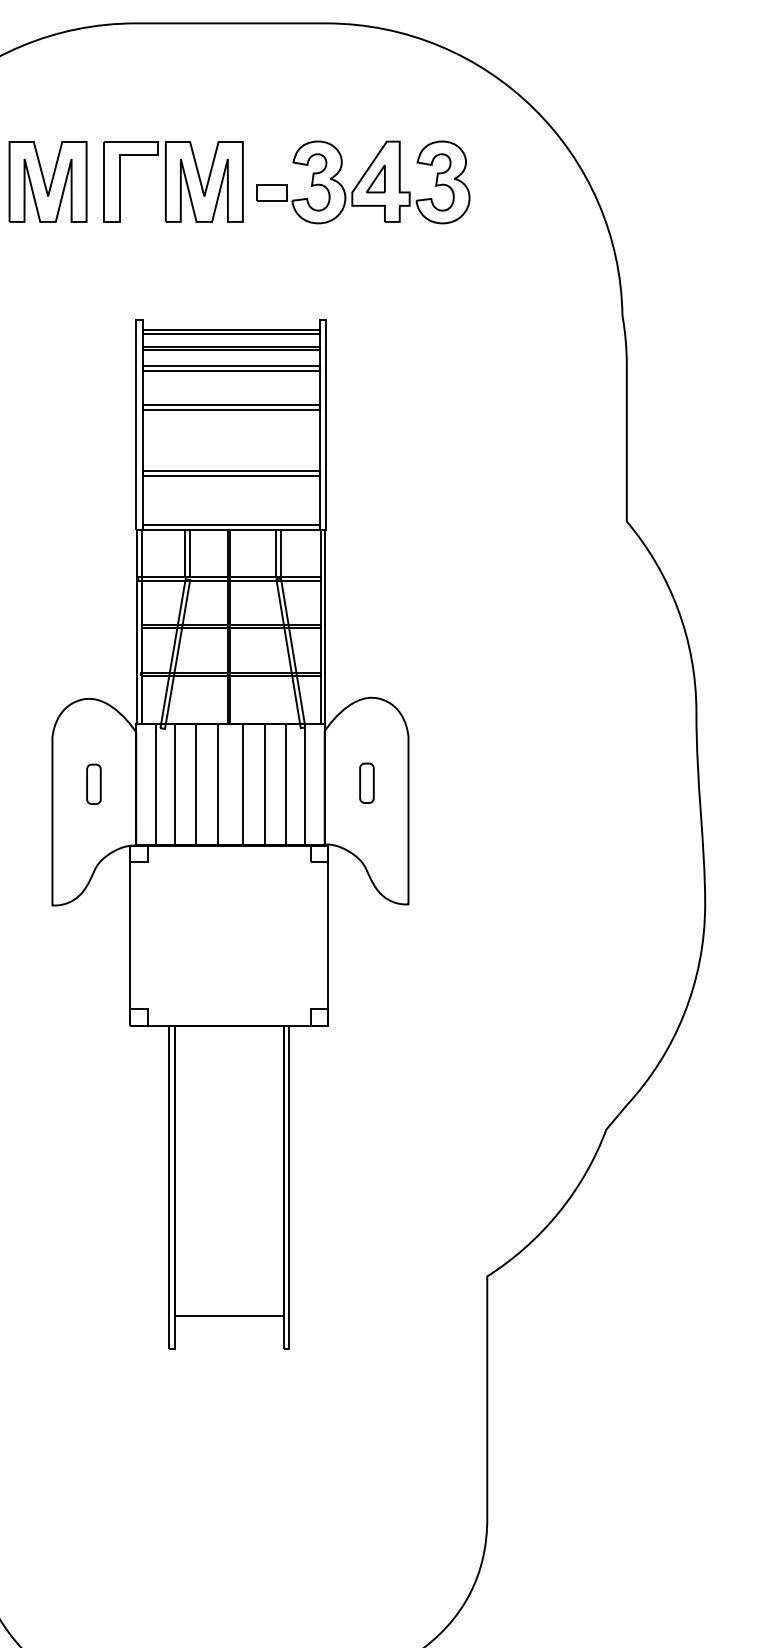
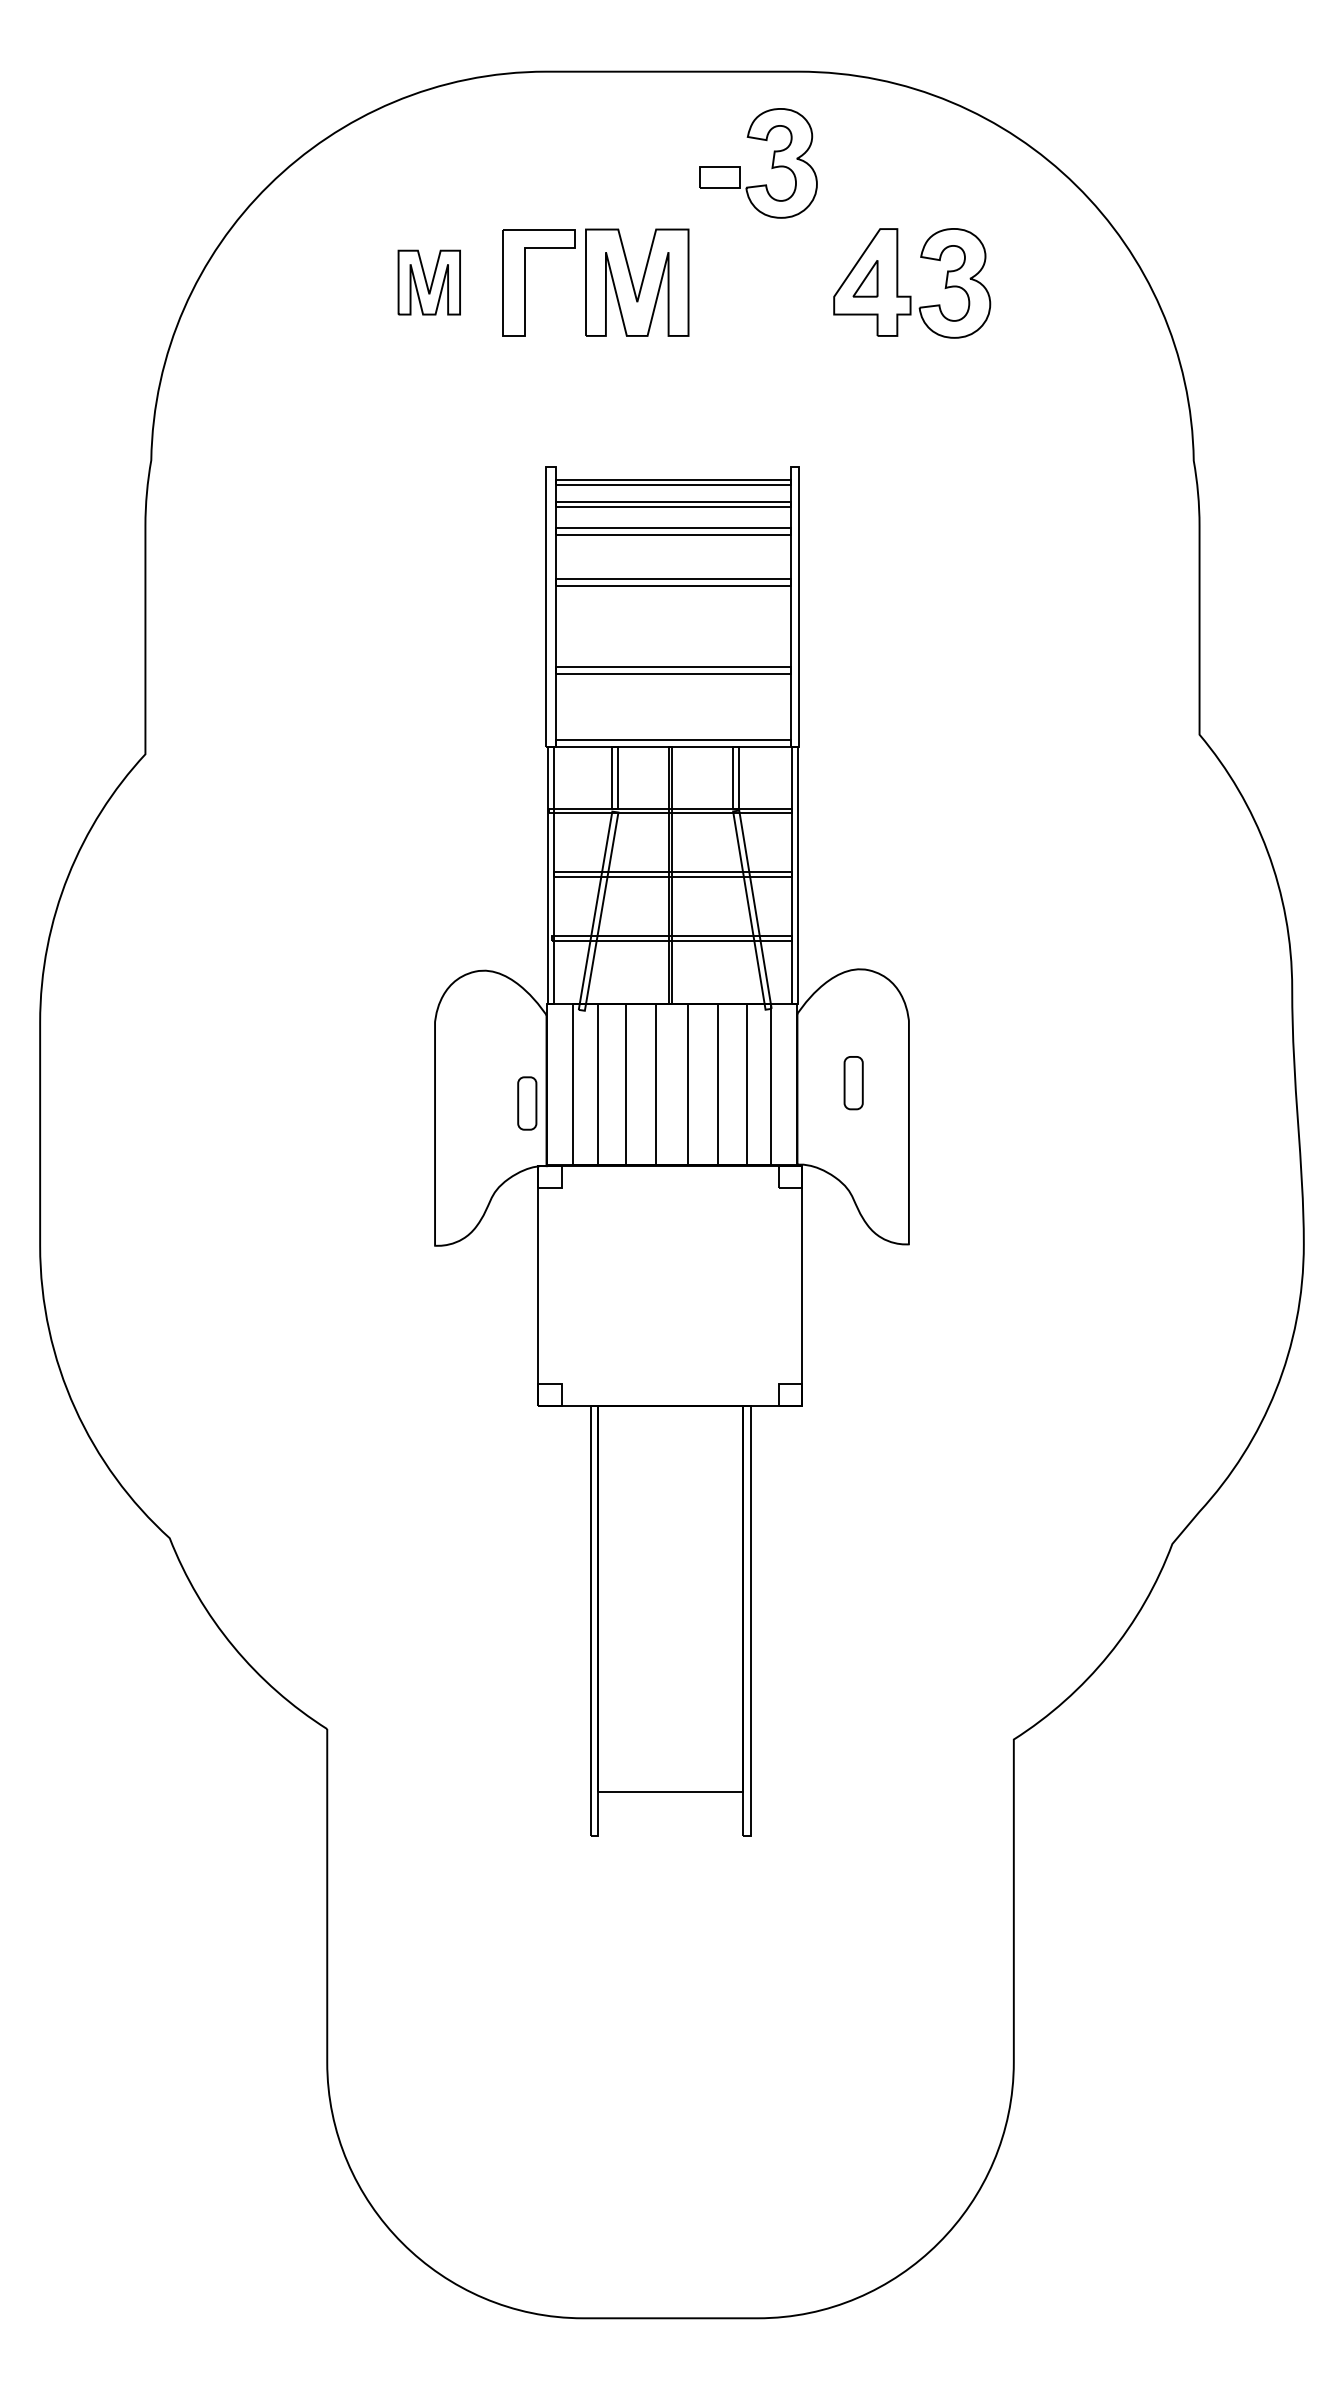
part: (48, 181) -> (429, 282), size x0.6
part: (311, 184) -> (771, 166), moved
part: (94, 784) -> (527, 1103), moved

